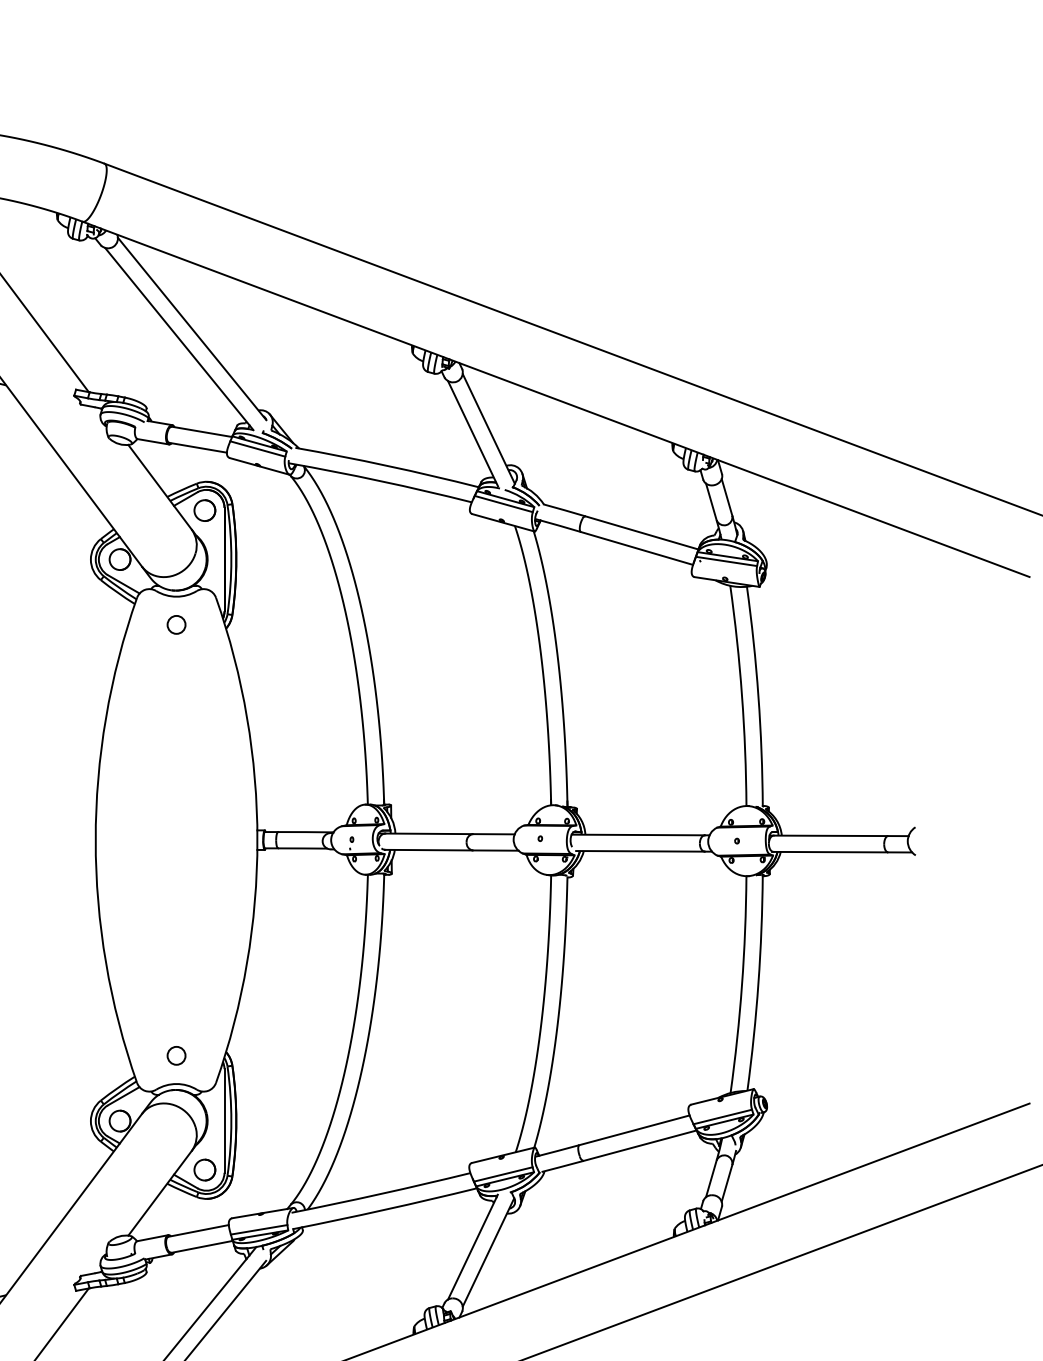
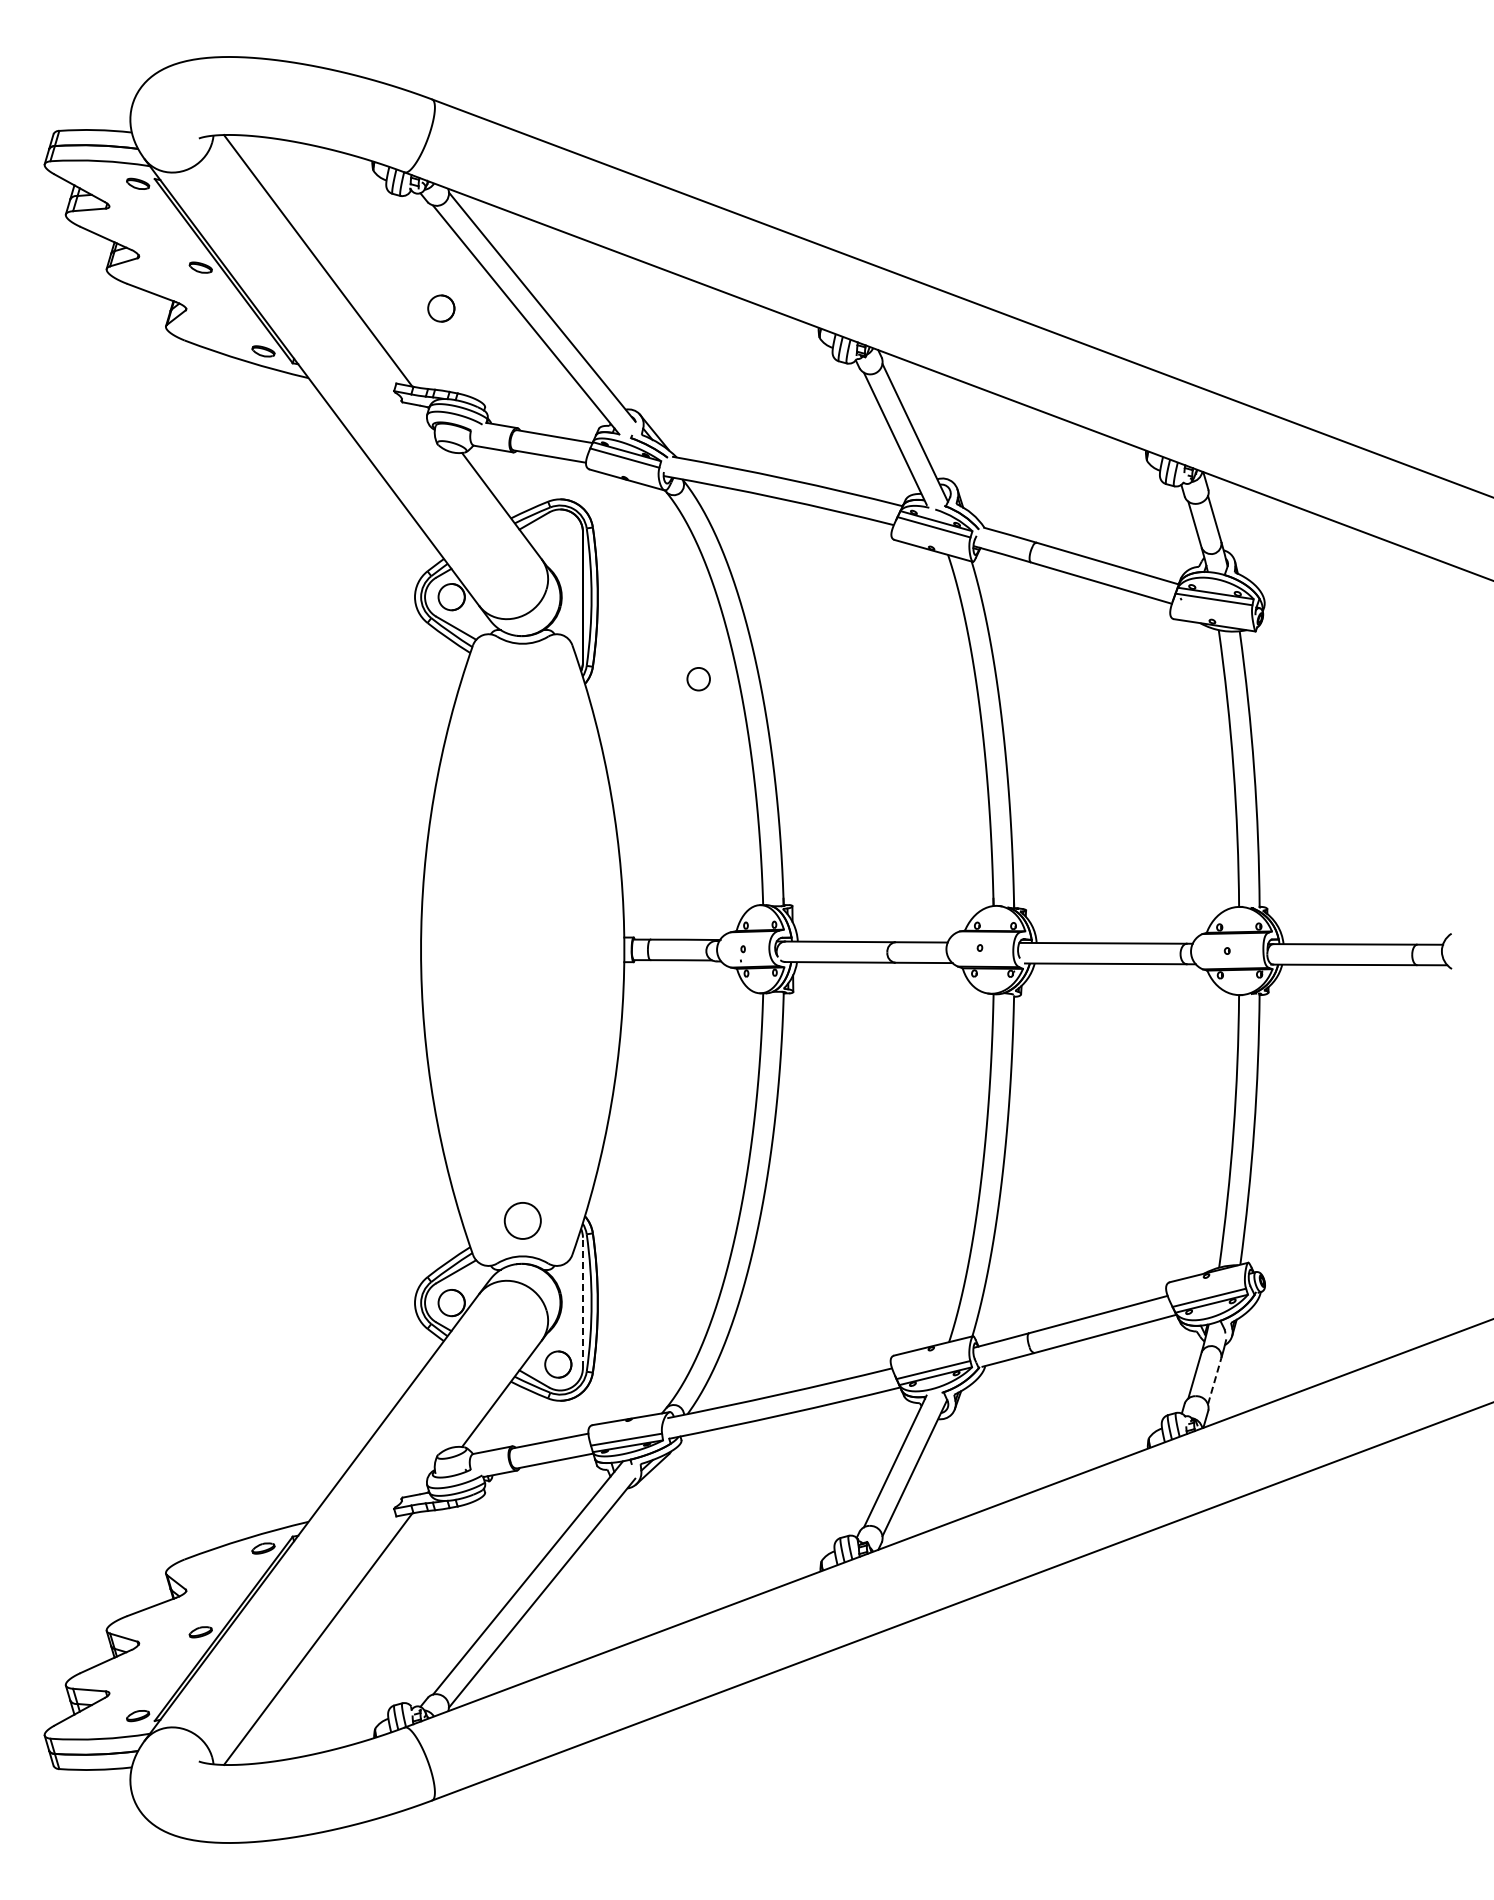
circle: (205, 510) -> (441, 308), moved
circle: (176, 625) -> (698, 679), moved
circle: (176, 1055) -> (522, 1220), size x1.6
line: (224, 1120) -> (582, 1302), solid -> dashed
line: (726, 1183) -> (1214, 1381), solid -> dashed

